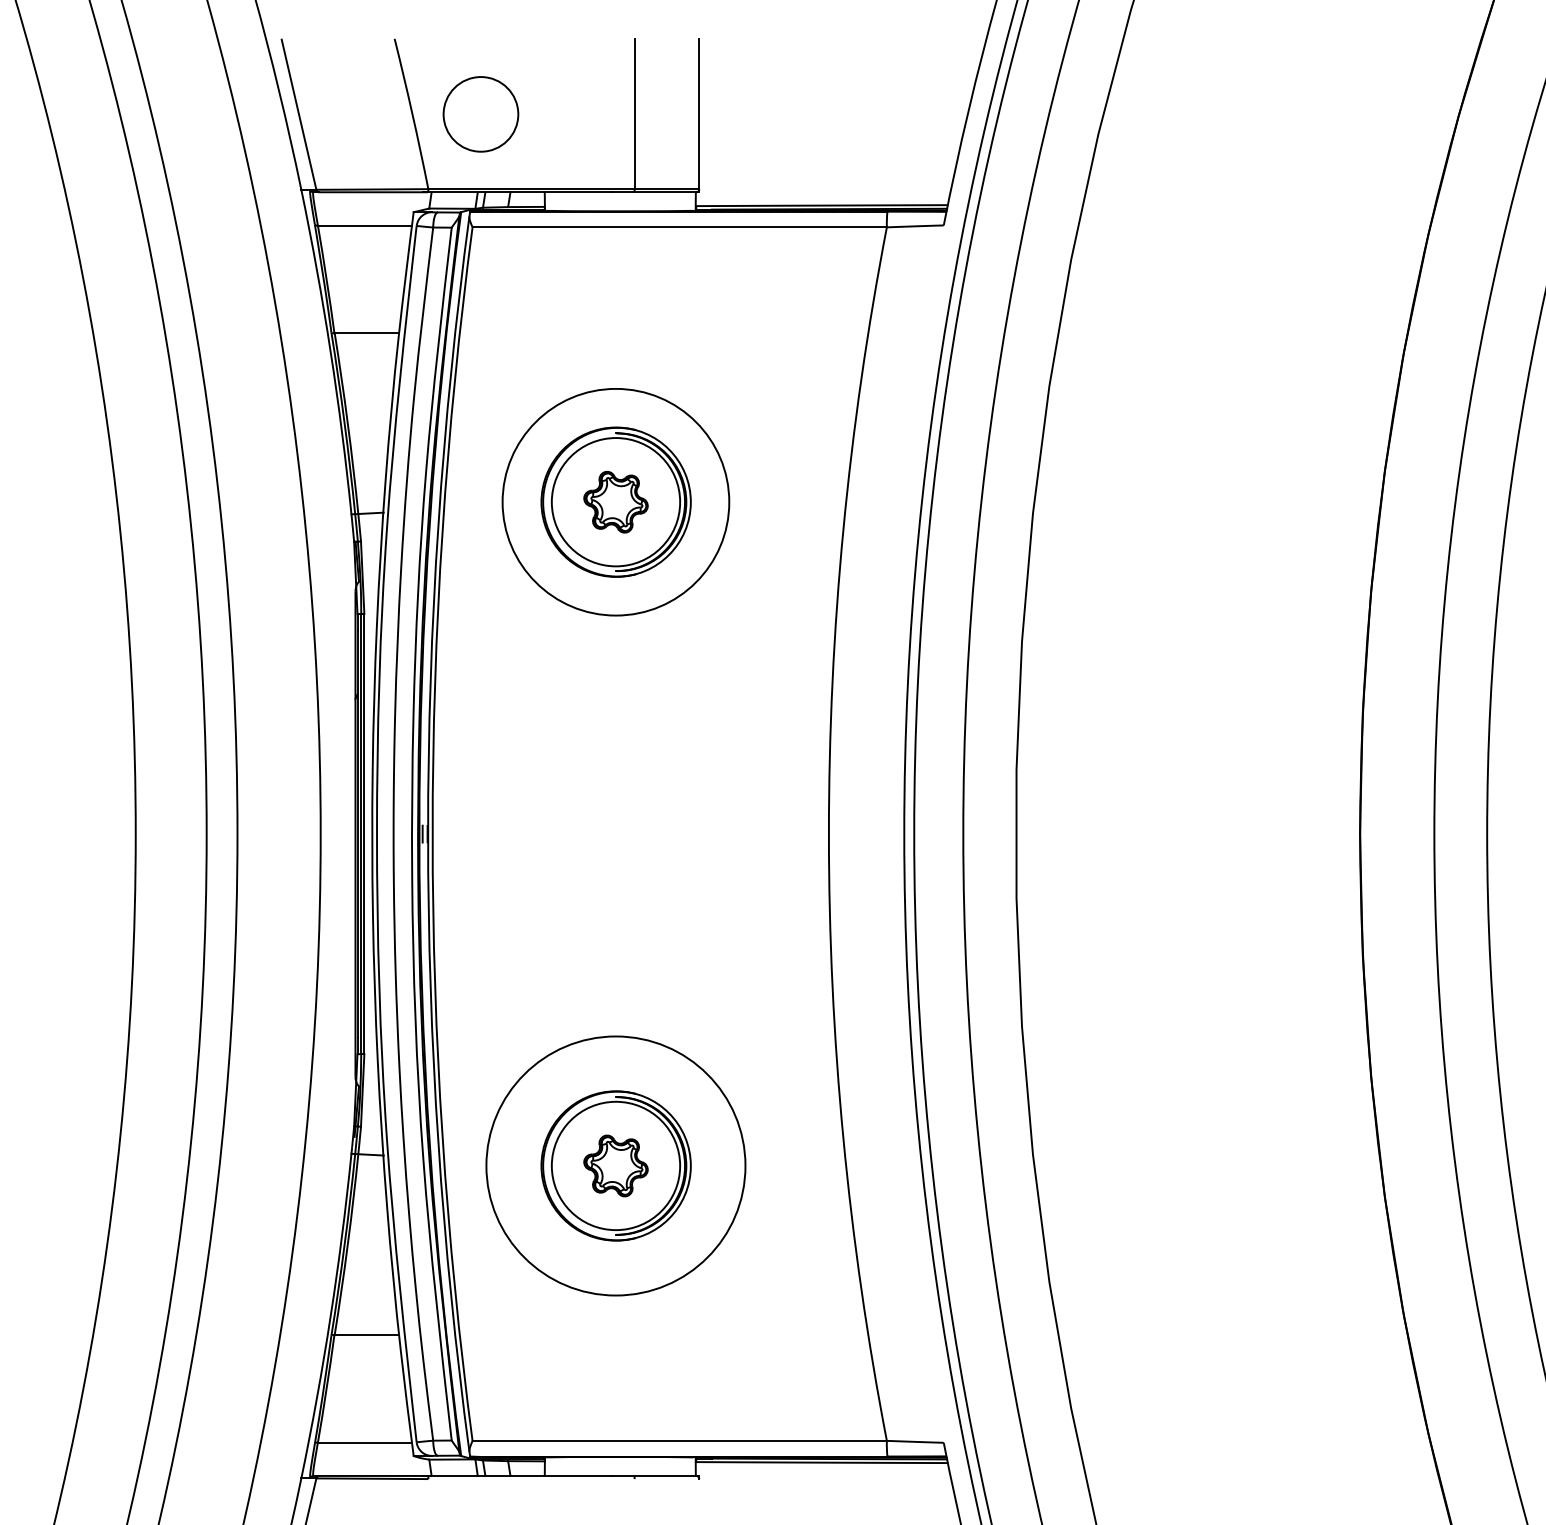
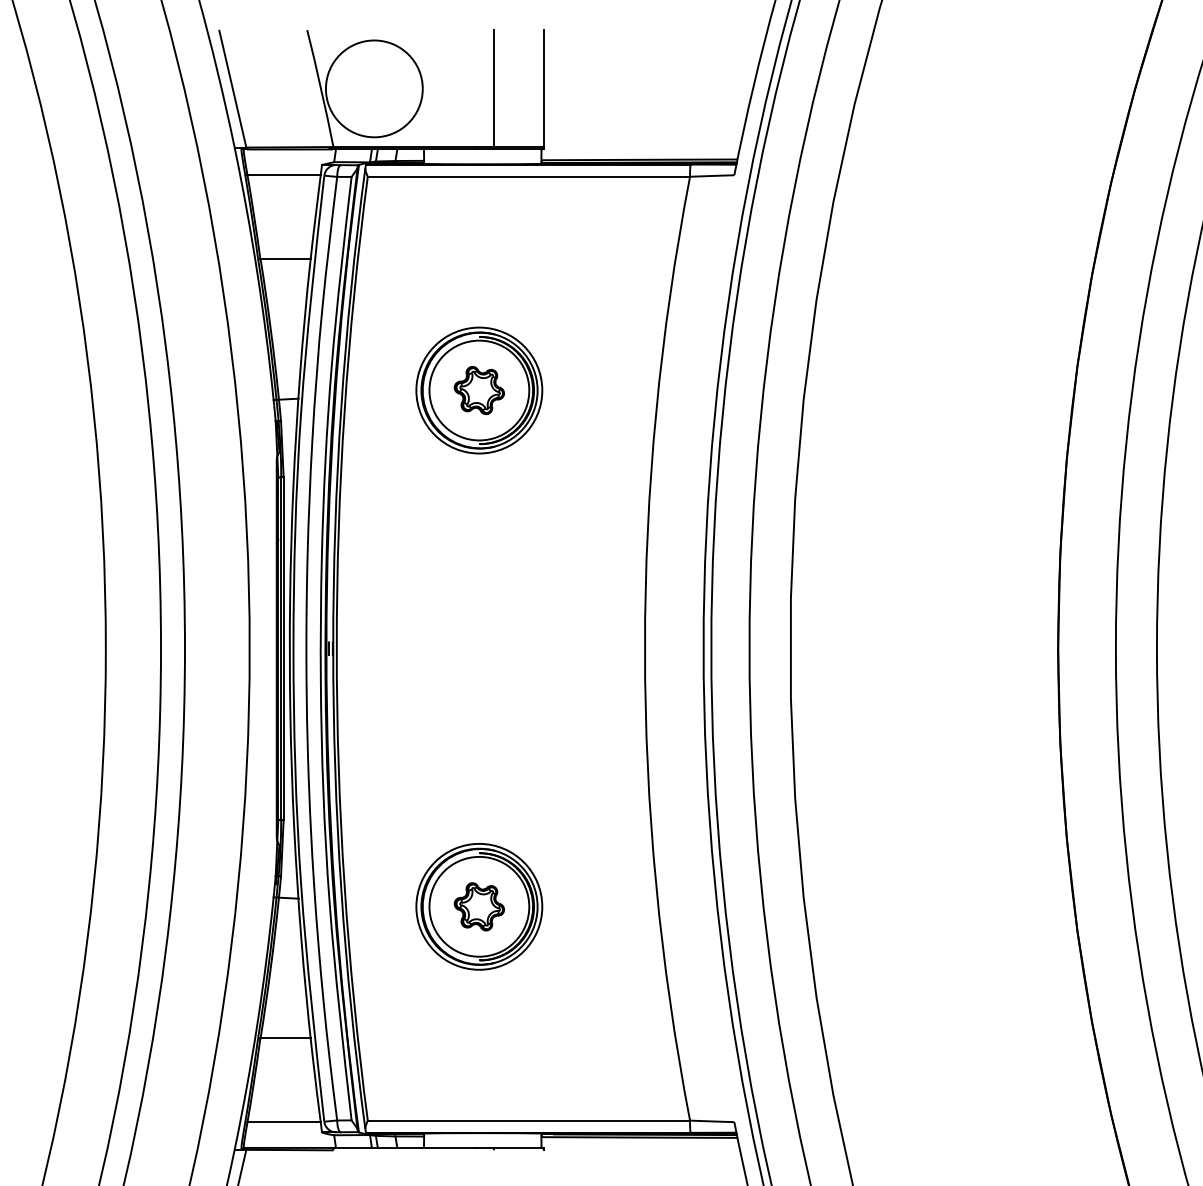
circle: (480, 114) -> (373, 88), size x1.67
circle: (615, 502) -> (478, 390), size x0.71
circle: (615, 1165) -> (478, 906), size x0.62

